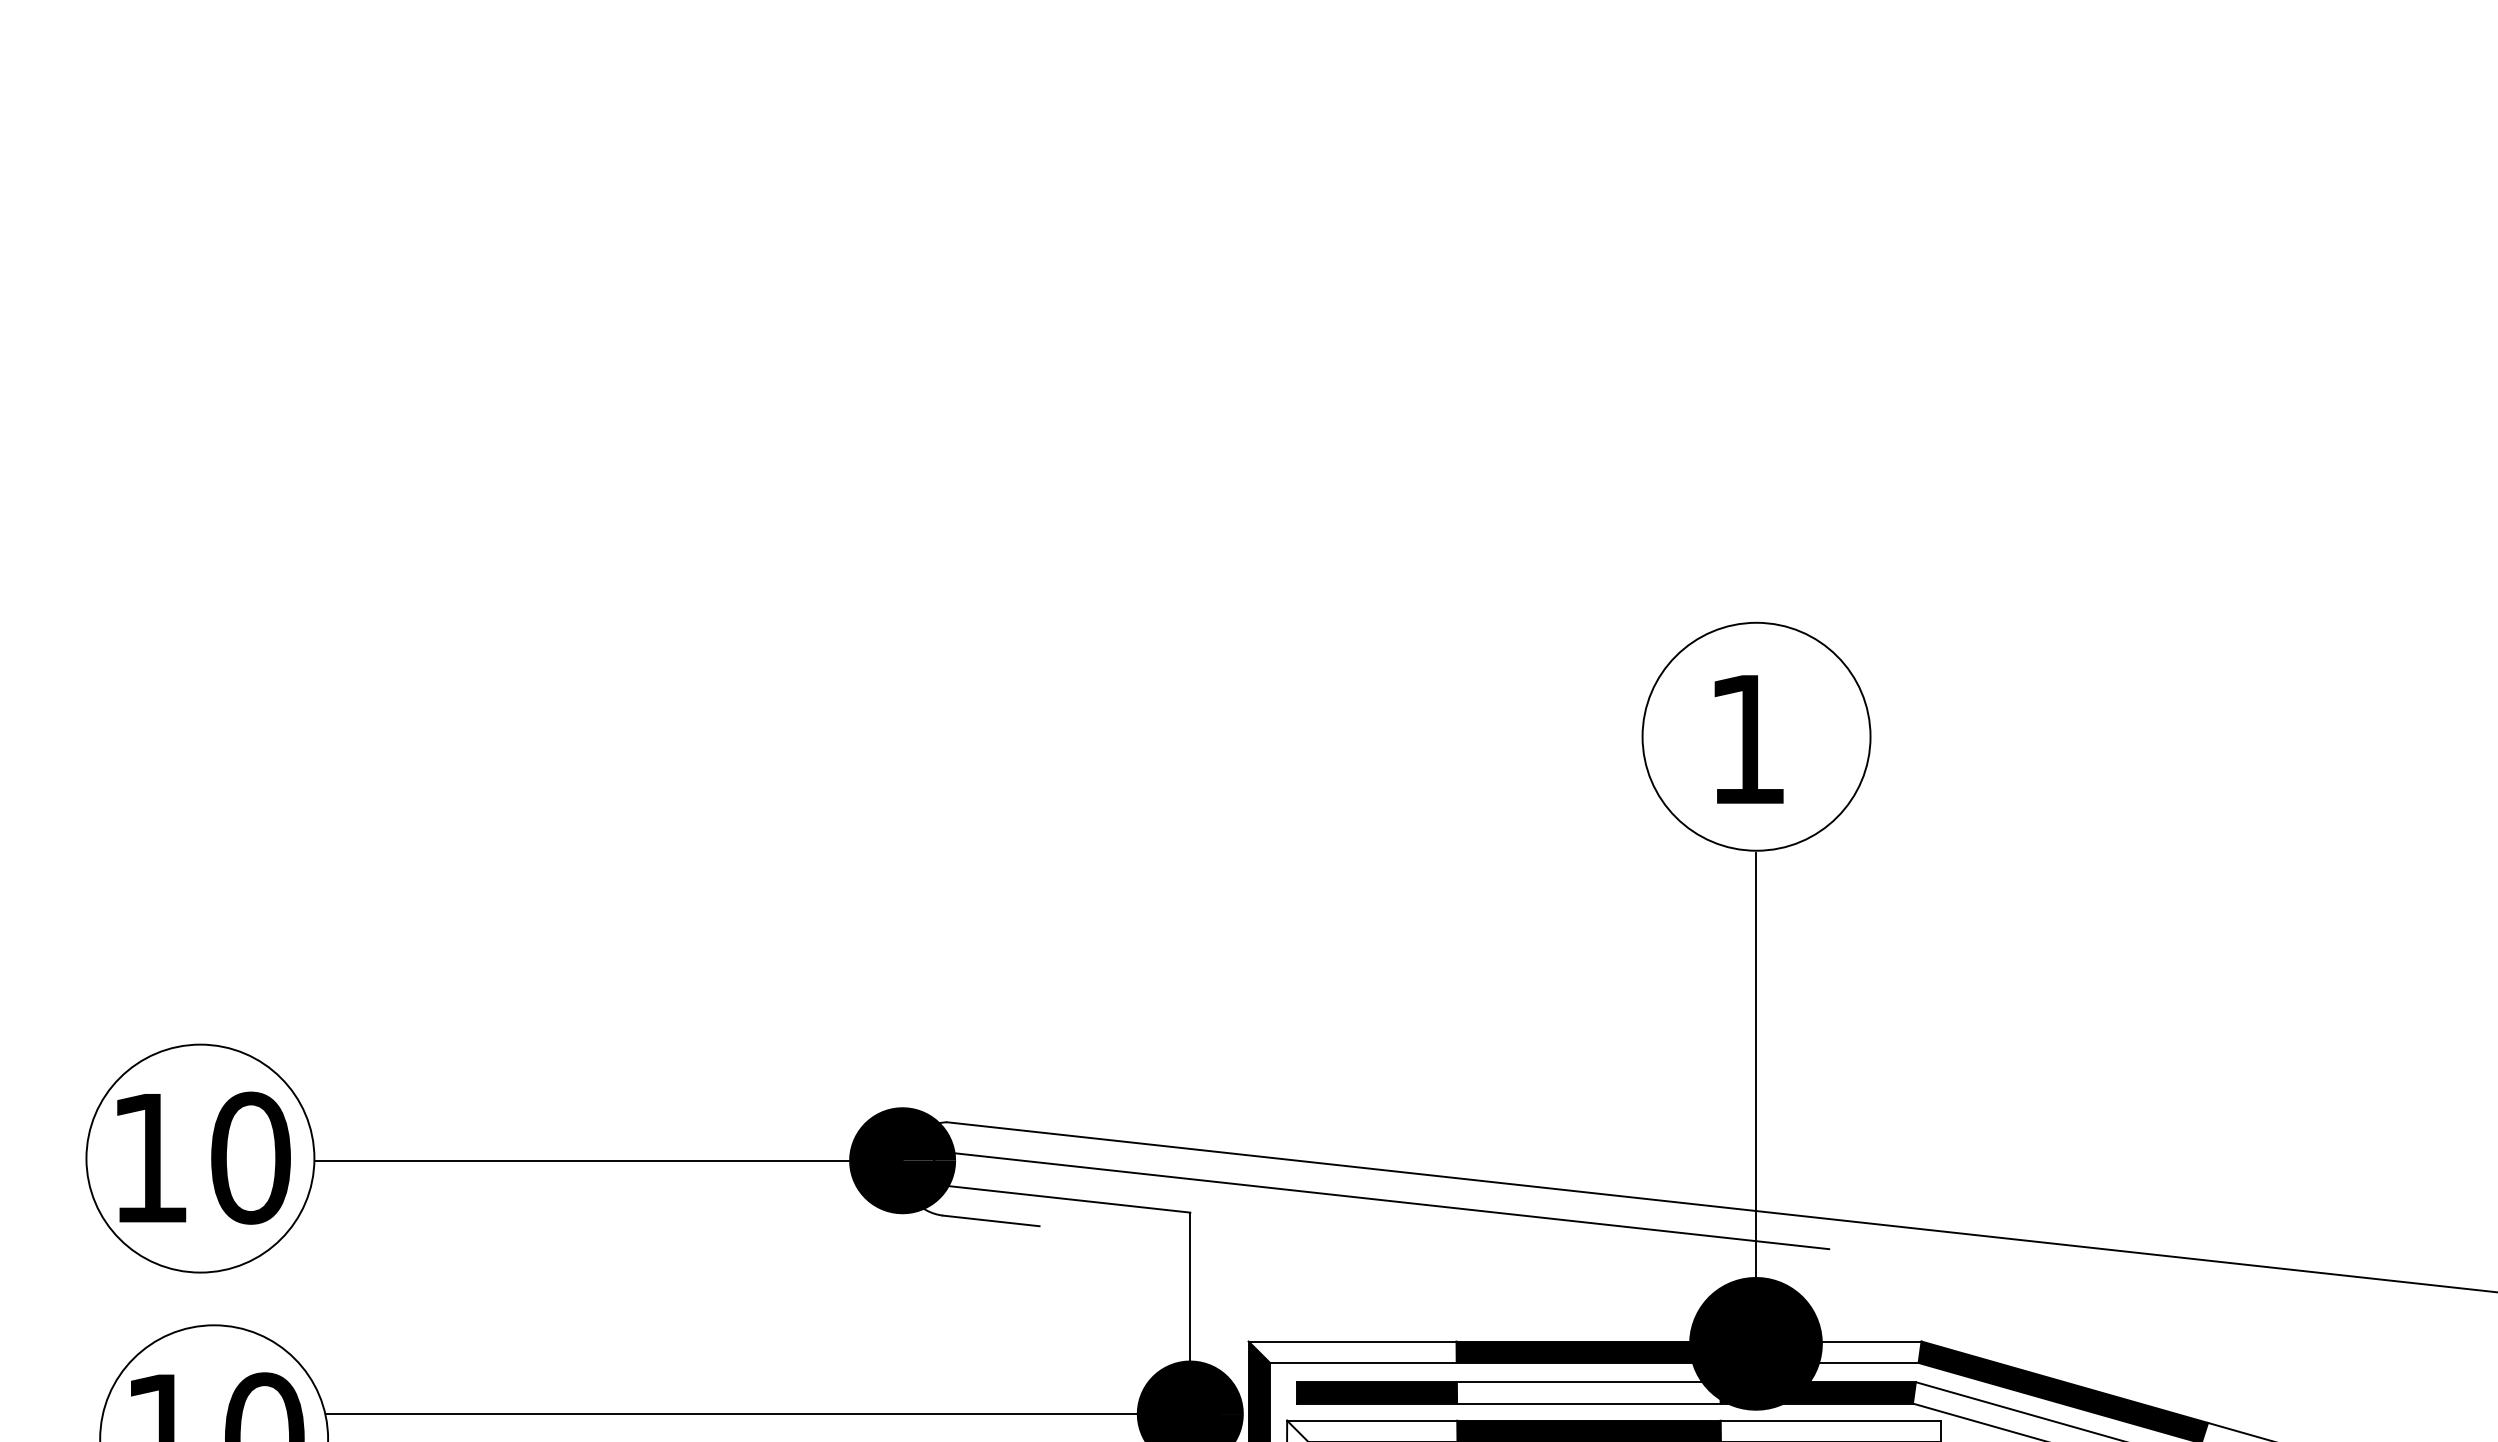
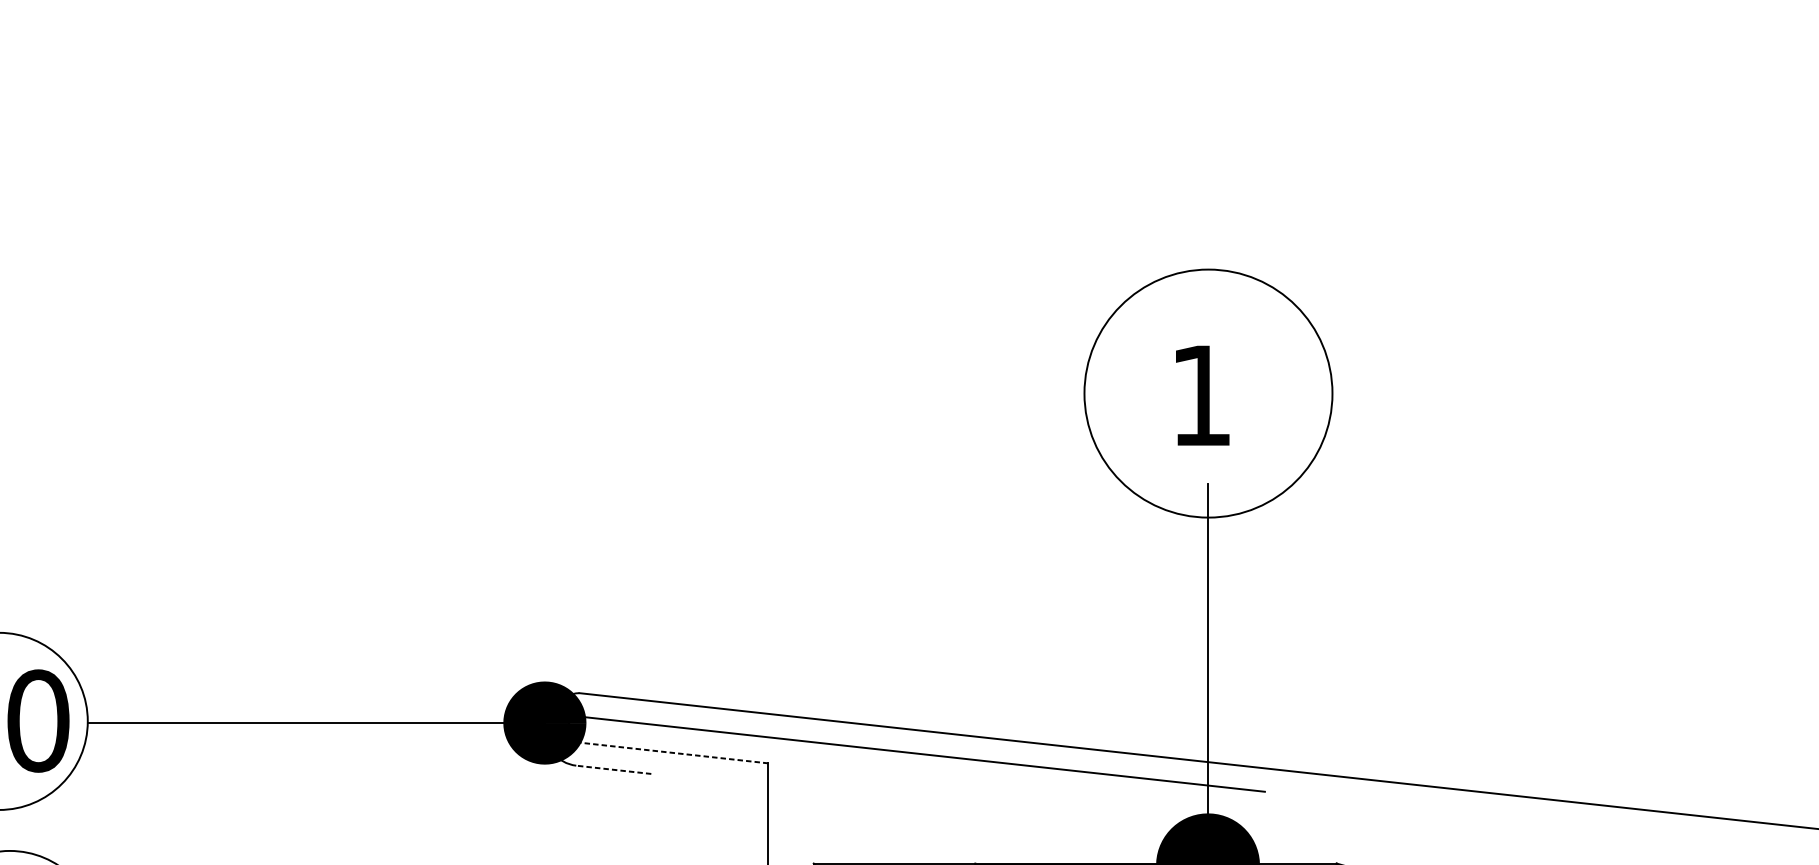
circle: (1756, 736) -> (1208, 393), size x1.4
line: (1068, 1199) -> (673, 753), solid -> dashed
line: (991, 1220) -> (613, 769), solid -> dashed

